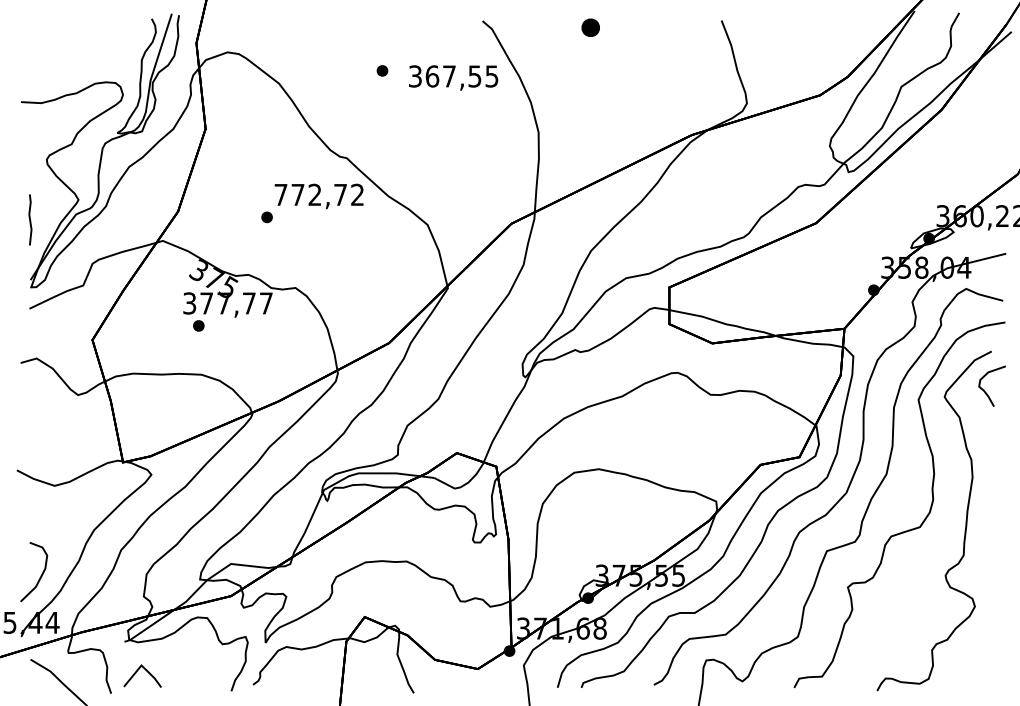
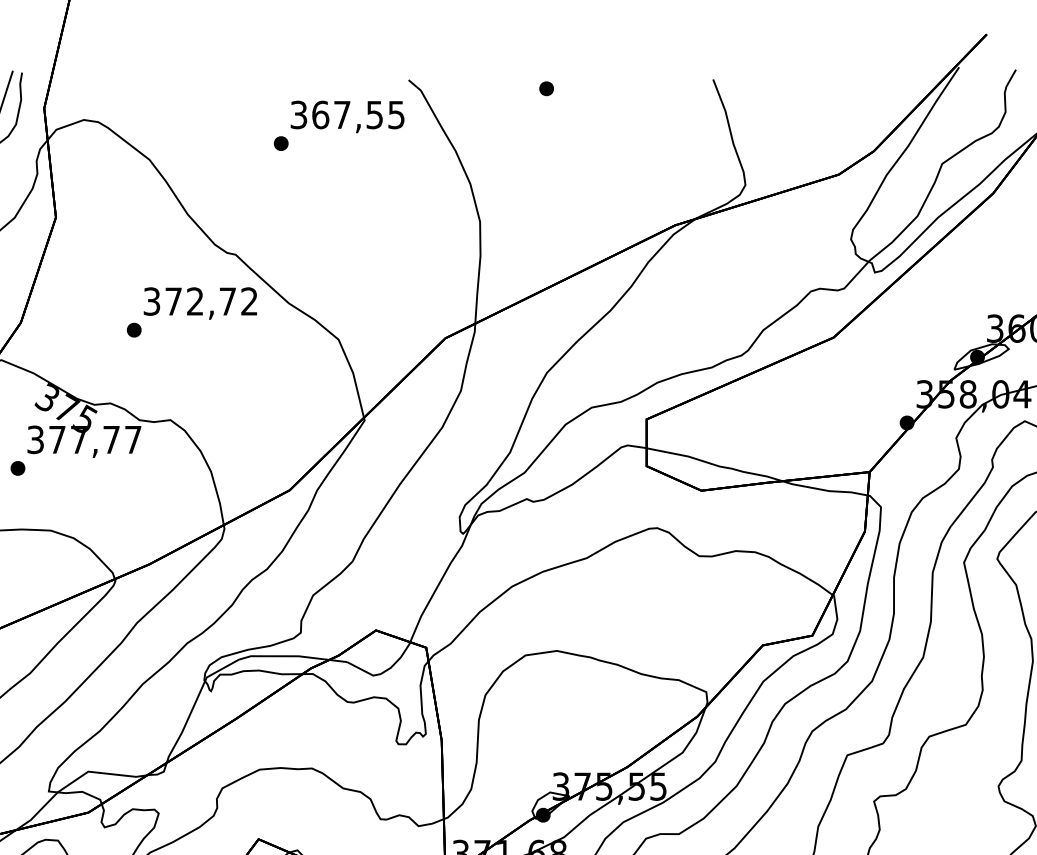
part: (590, 27) -> (546, 88), size x0.62
text: (453, 77) -> (347, 116), moved
text: (280, 194) -> (151, 301), 772,72 -> 372,72
part: (198, 325) -> (17, 467), moved

